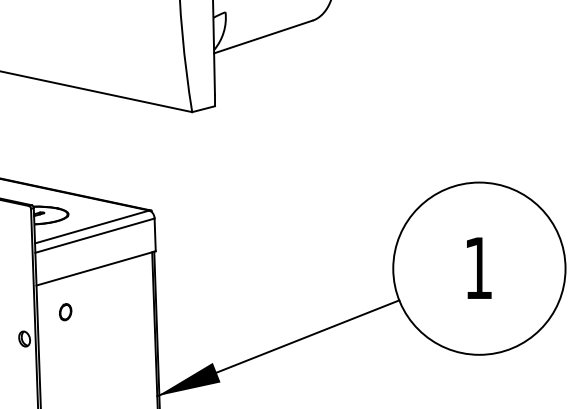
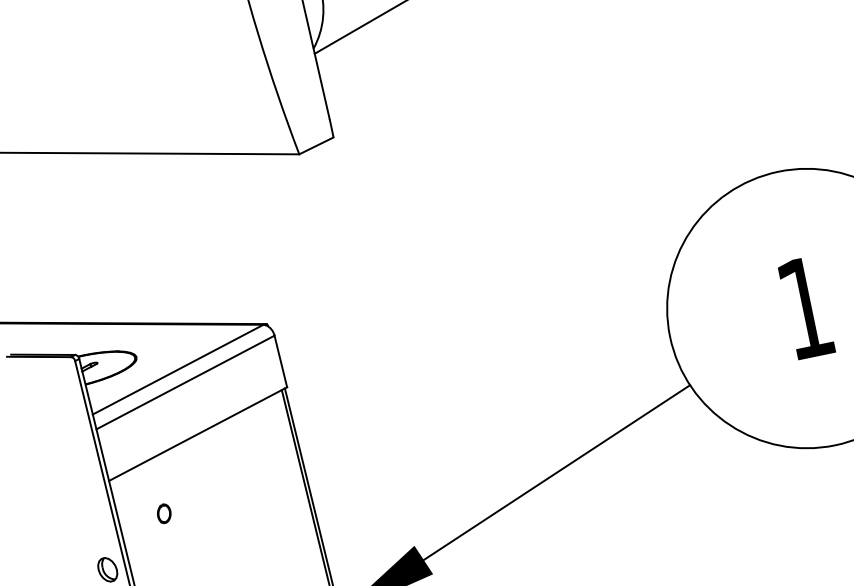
part: (65, 312) -> (163, 514), size x0.7

